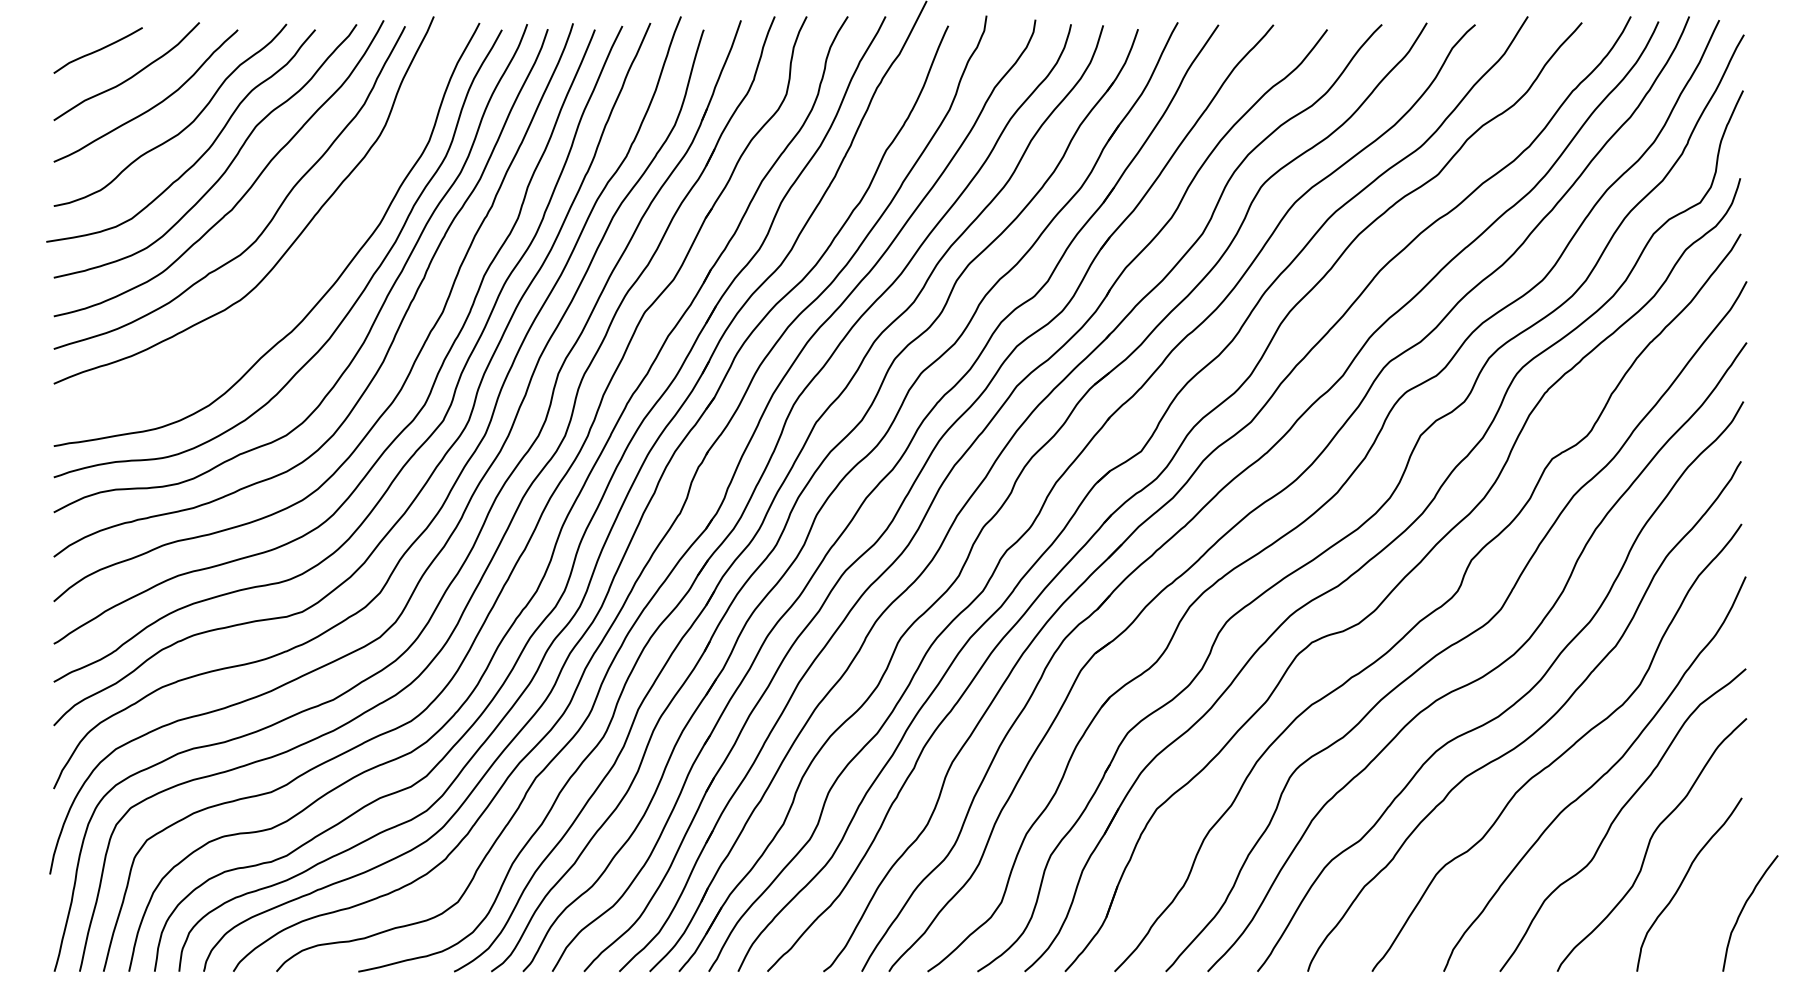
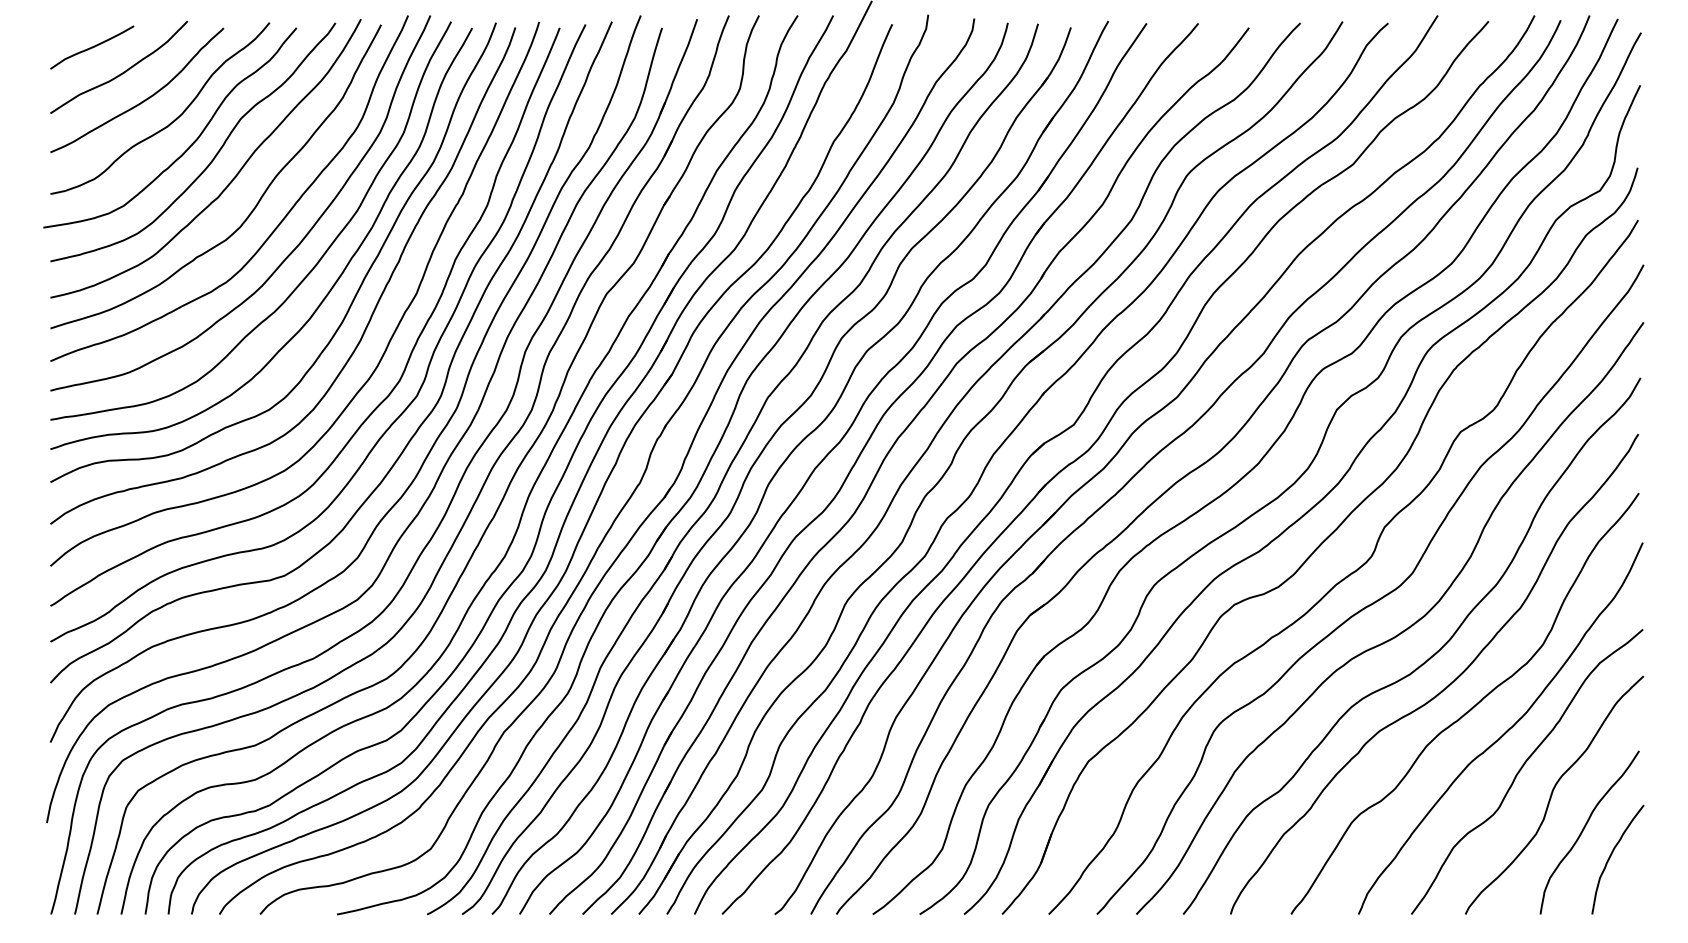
curve: (308, 268) -> (290, 252), added
curve: (1743, 909) -> (1611, 855), moved

